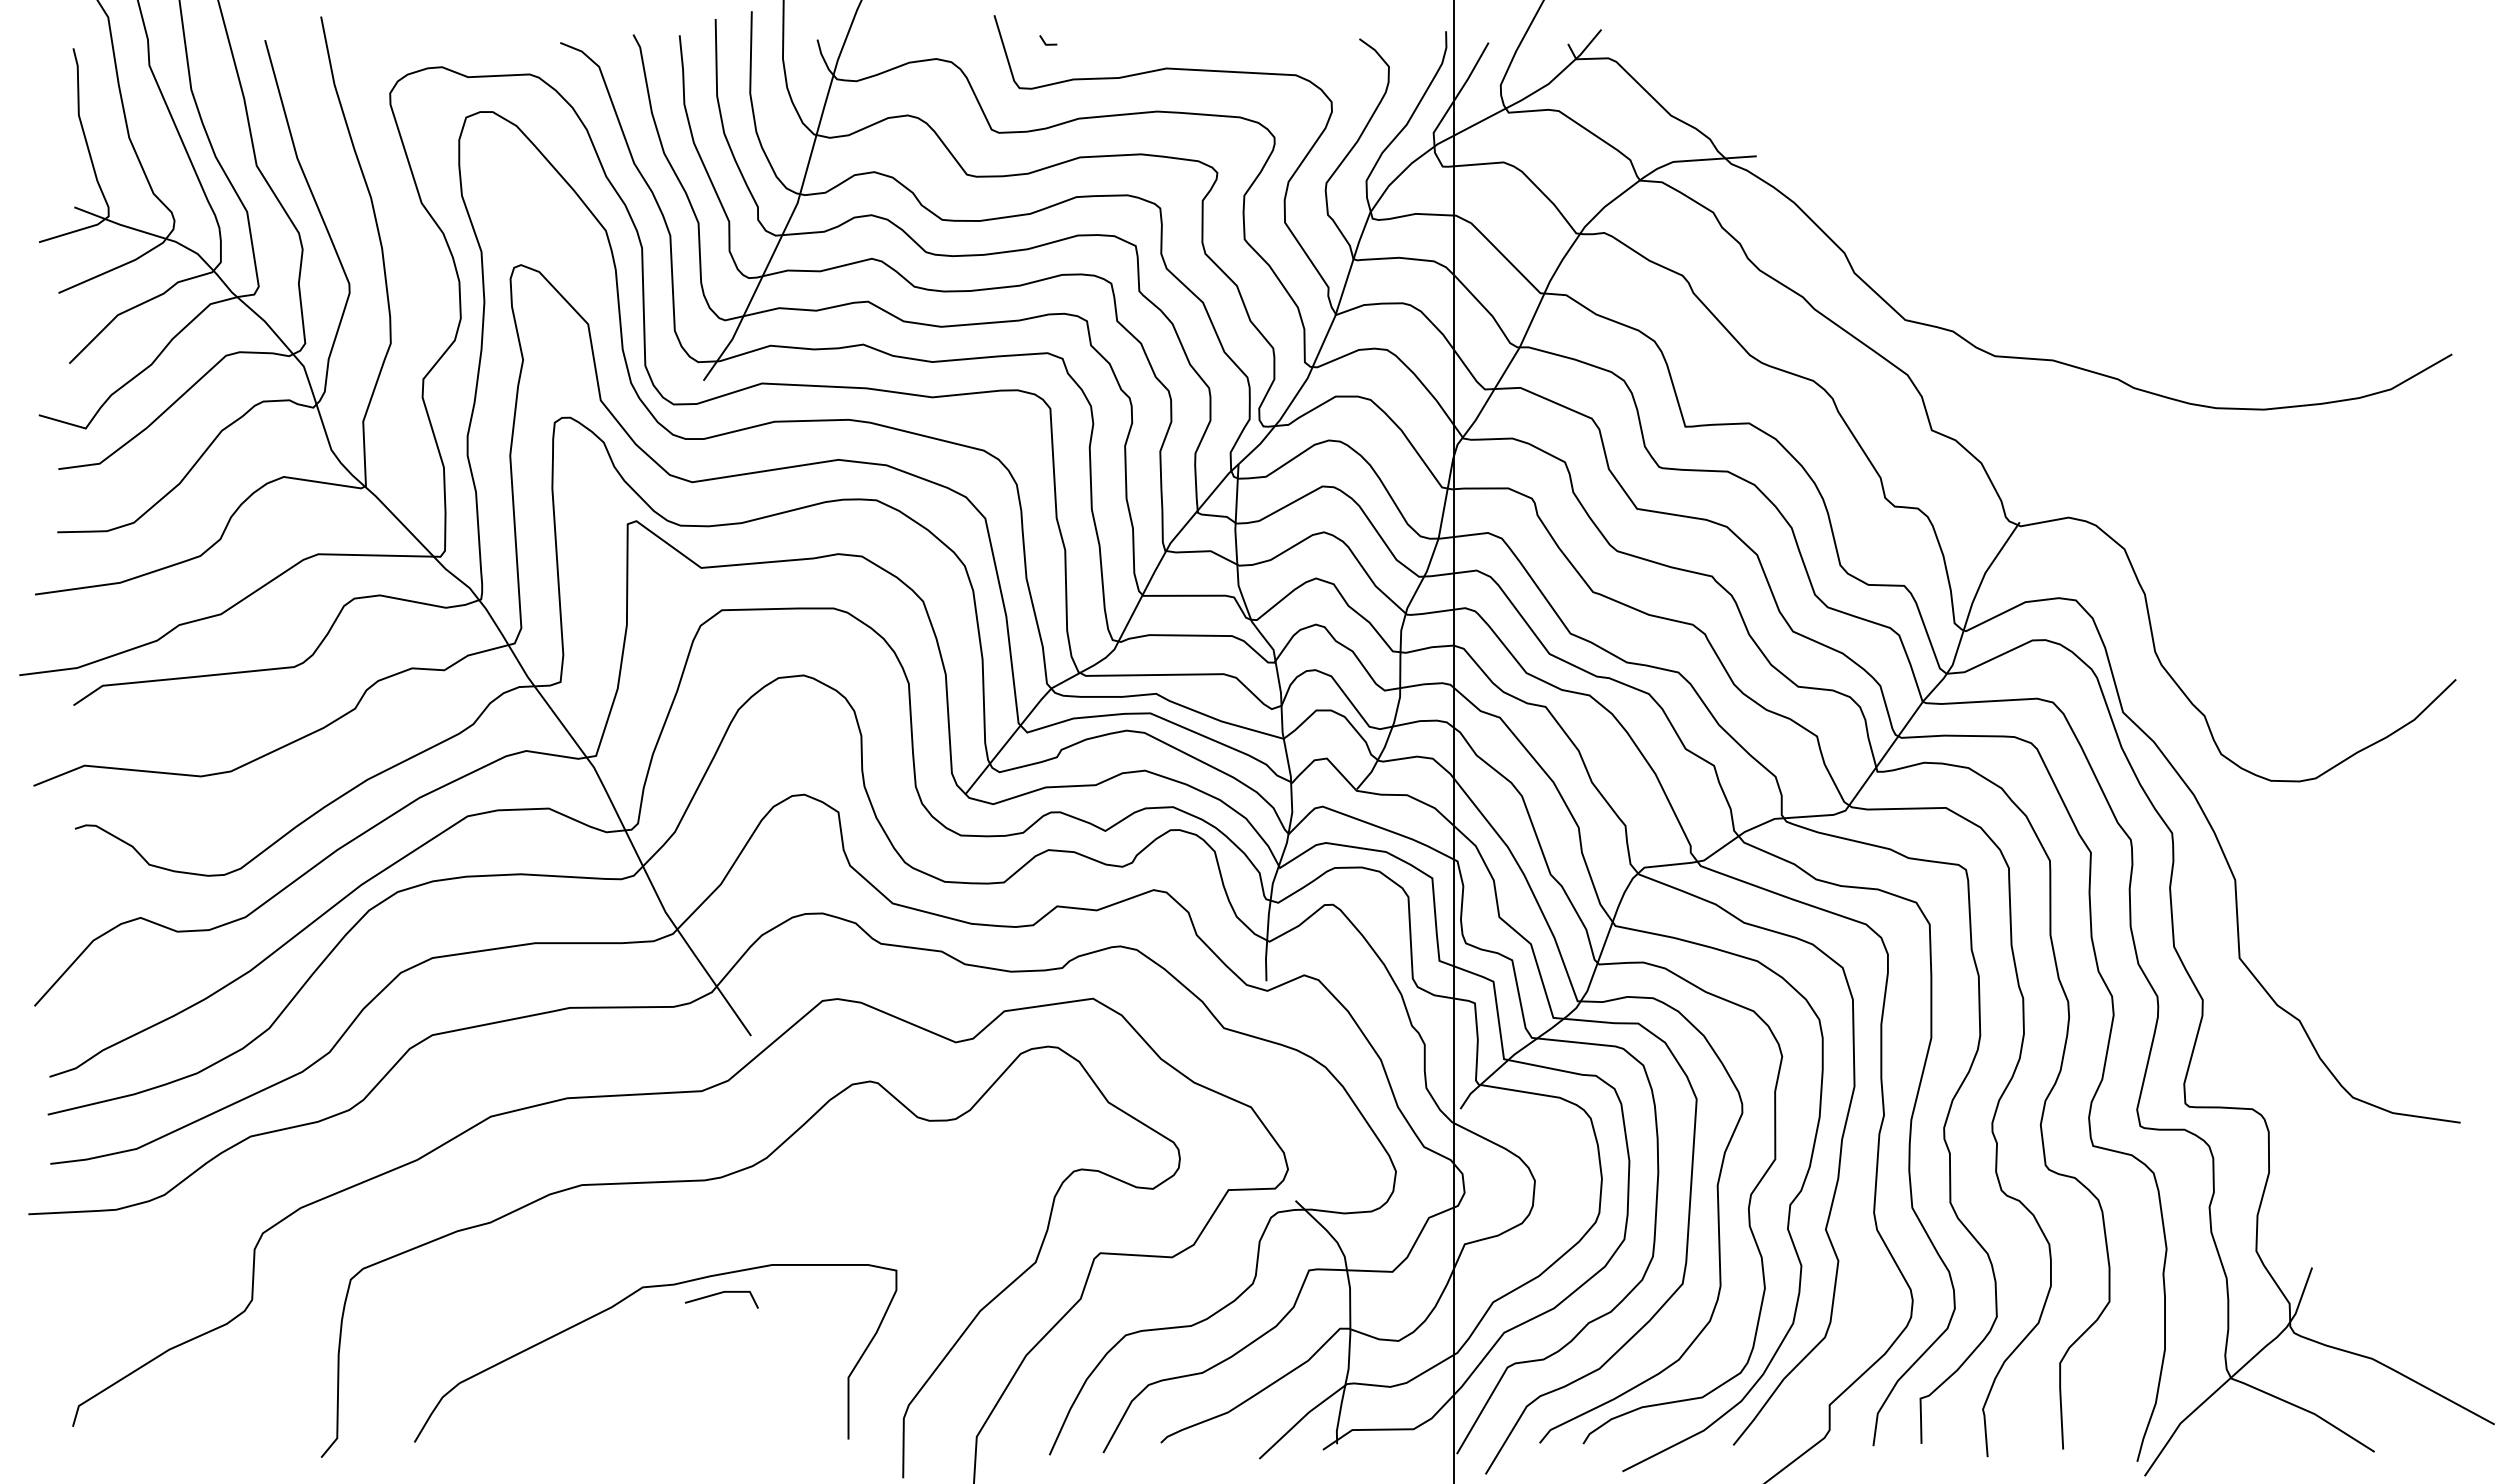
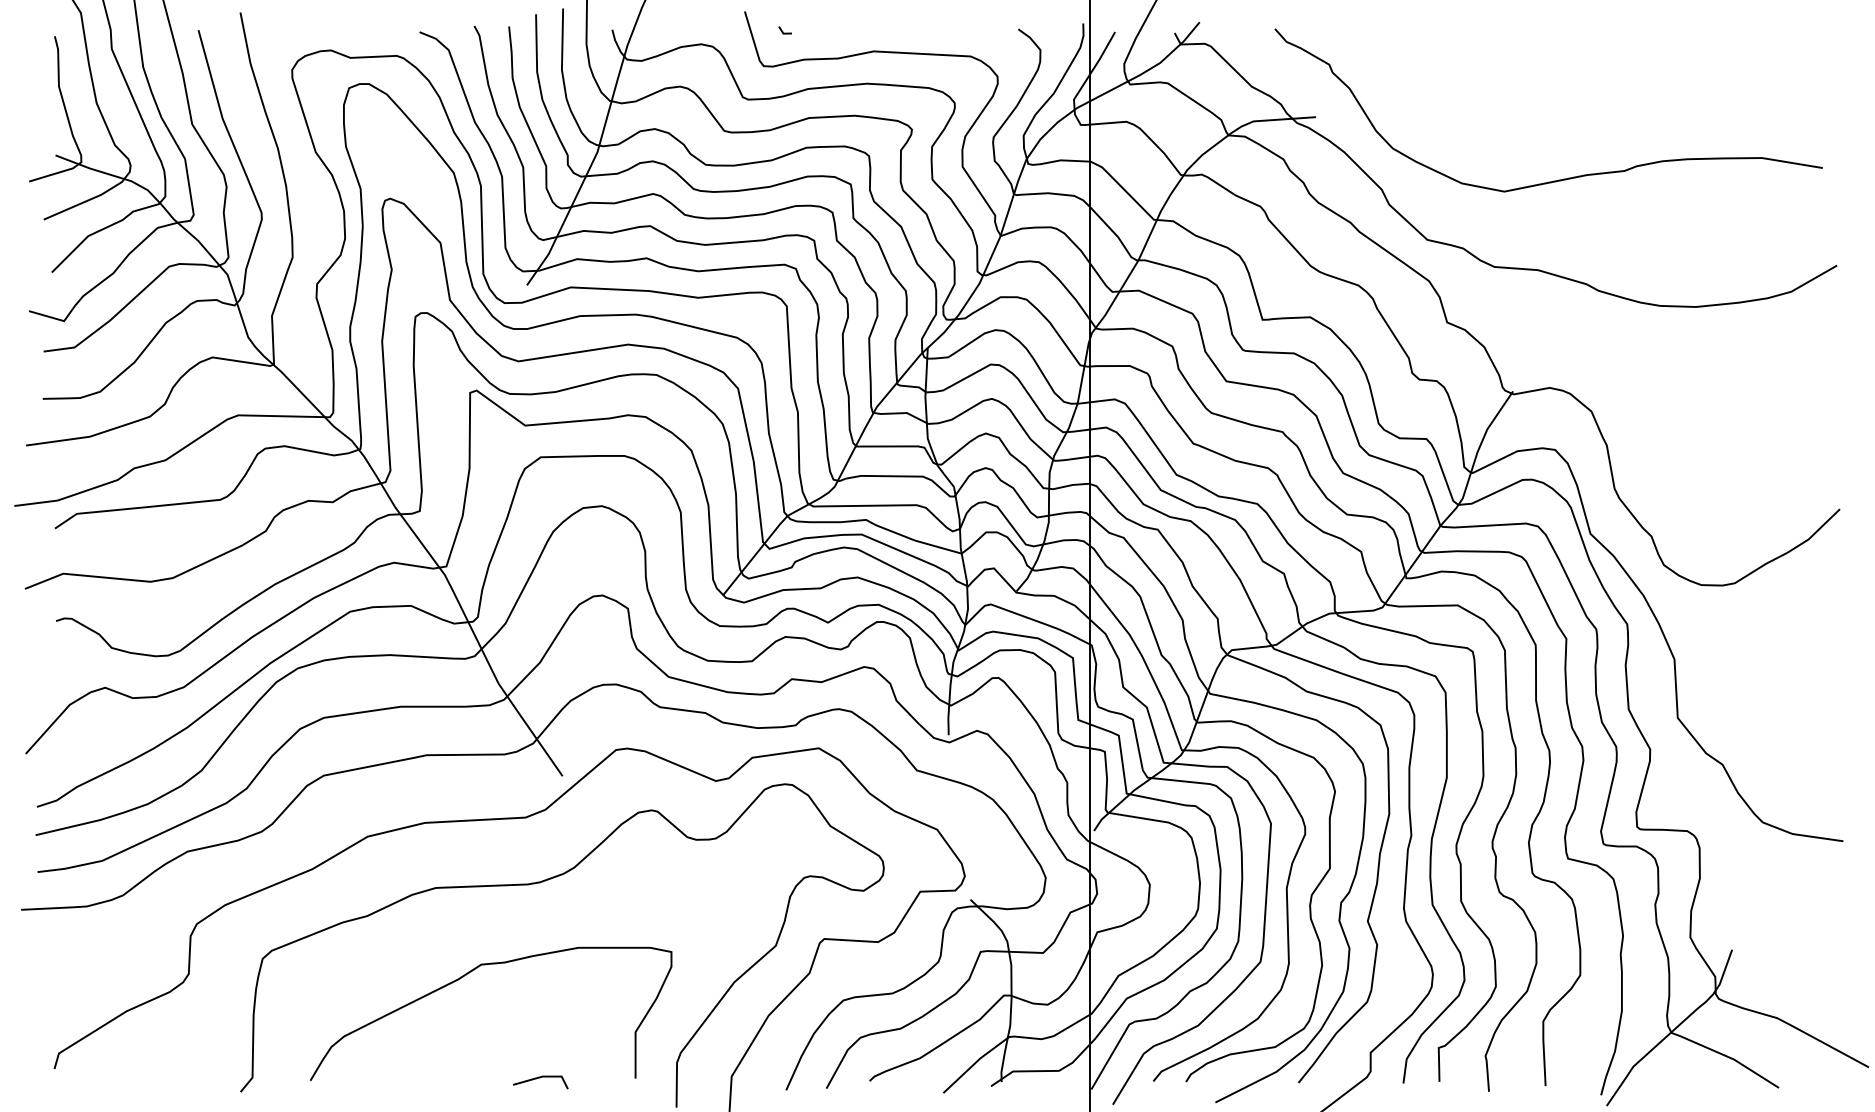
curve: (2087, 238) -> (1563, 178), added
line: (719, 1294) -> (538, 1078), moved

